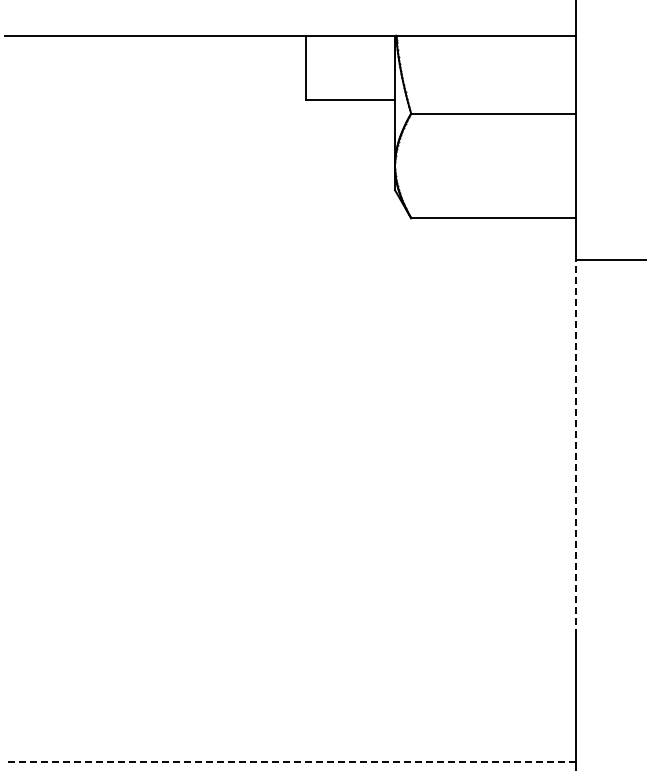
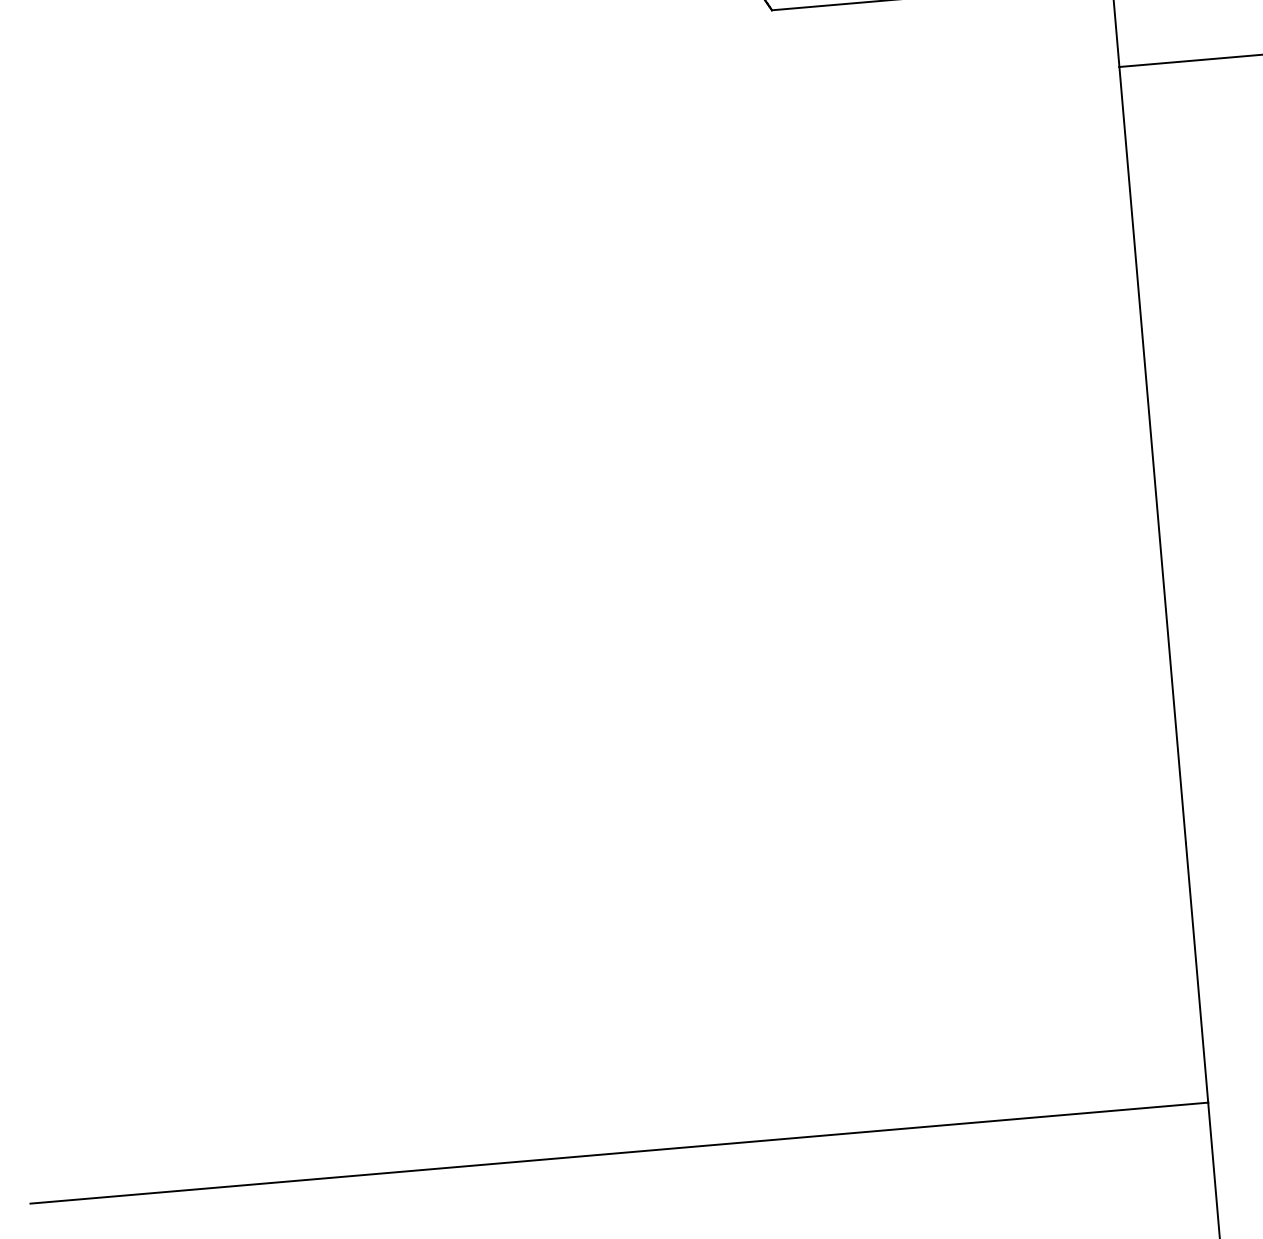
line: (576, 447) -> (1153, 454), dashed -> solid
line: (290, 761) -> (619, 1152), dashed -> solid

